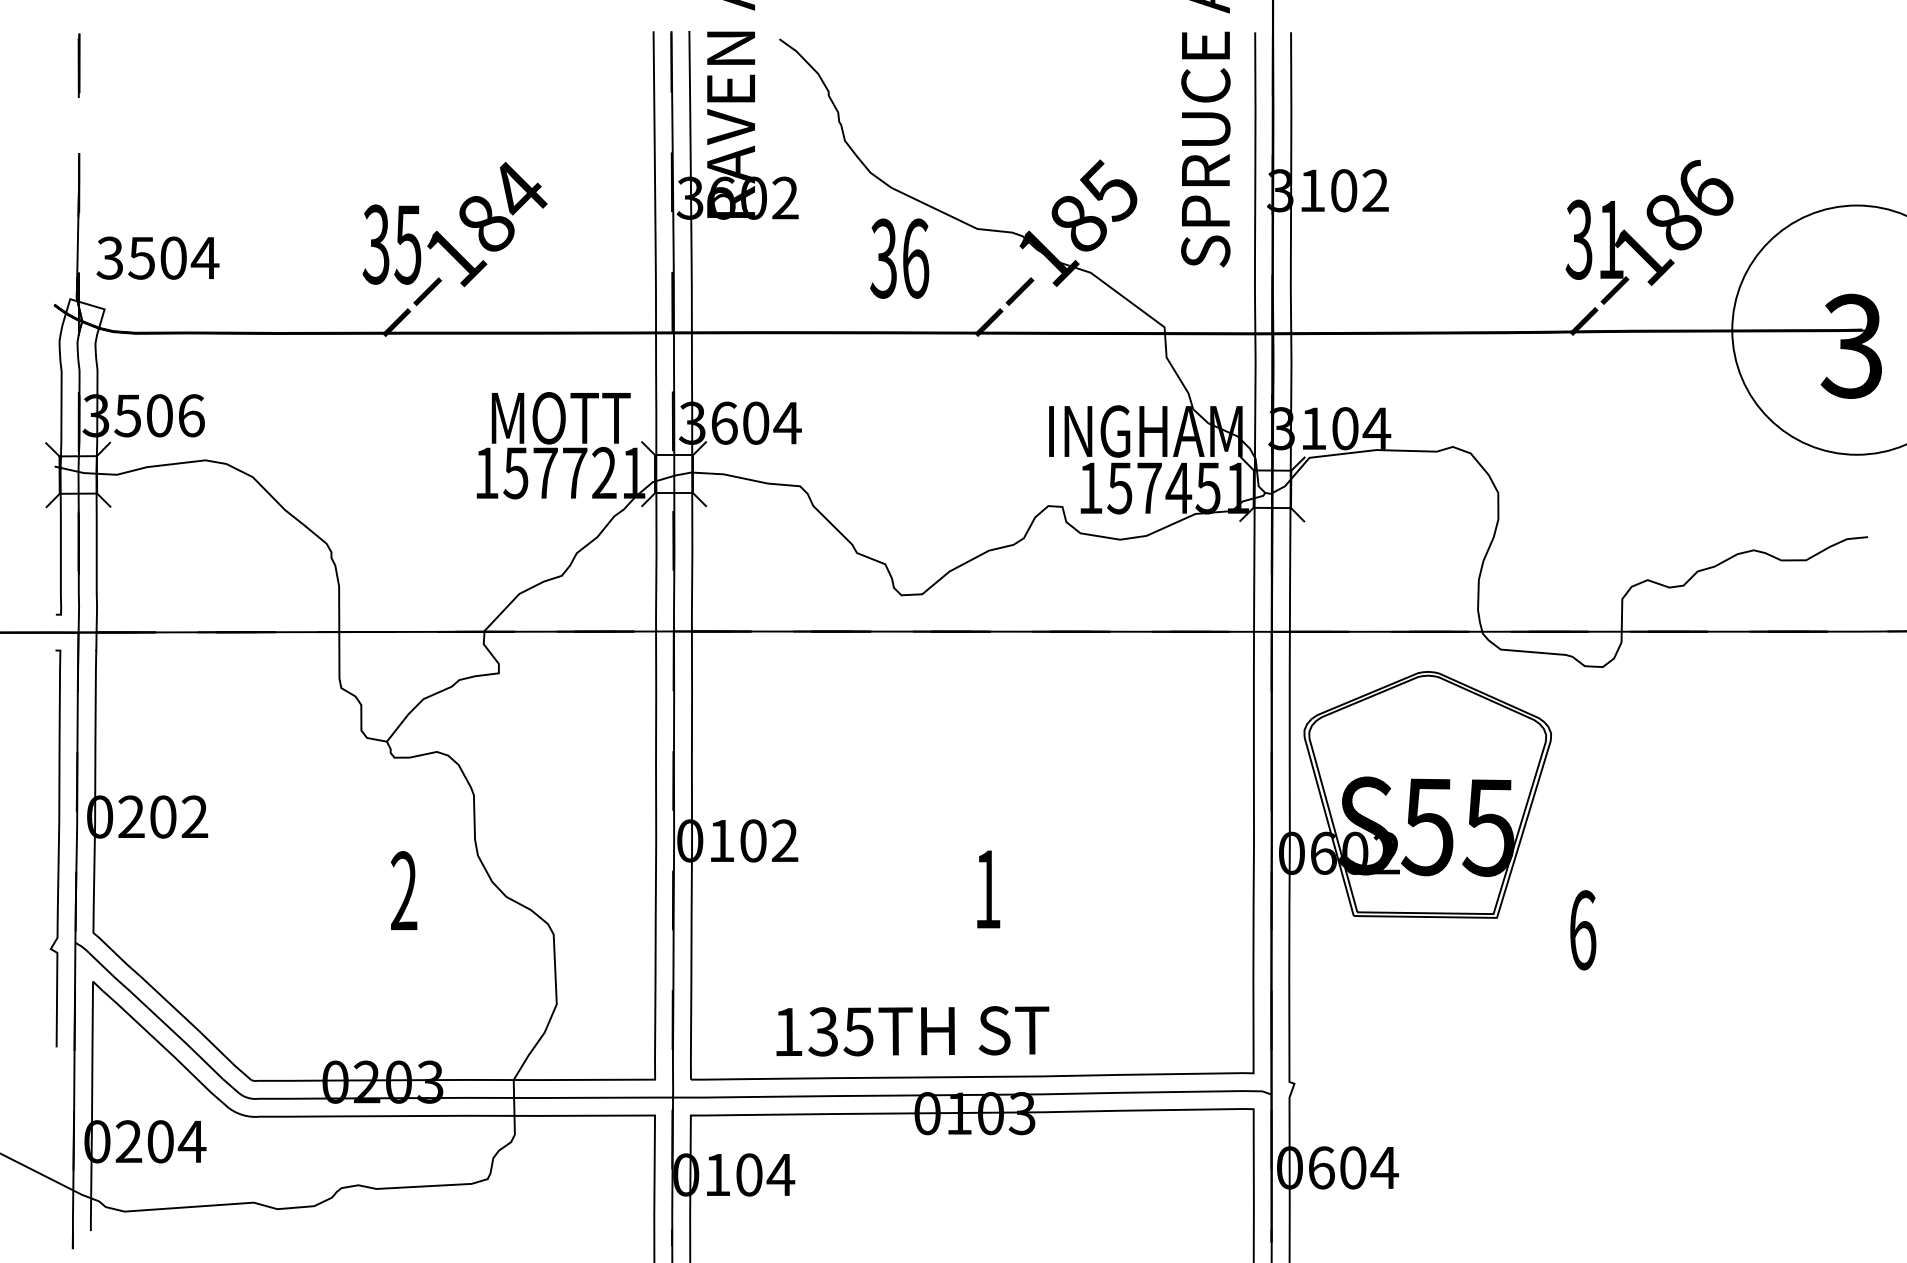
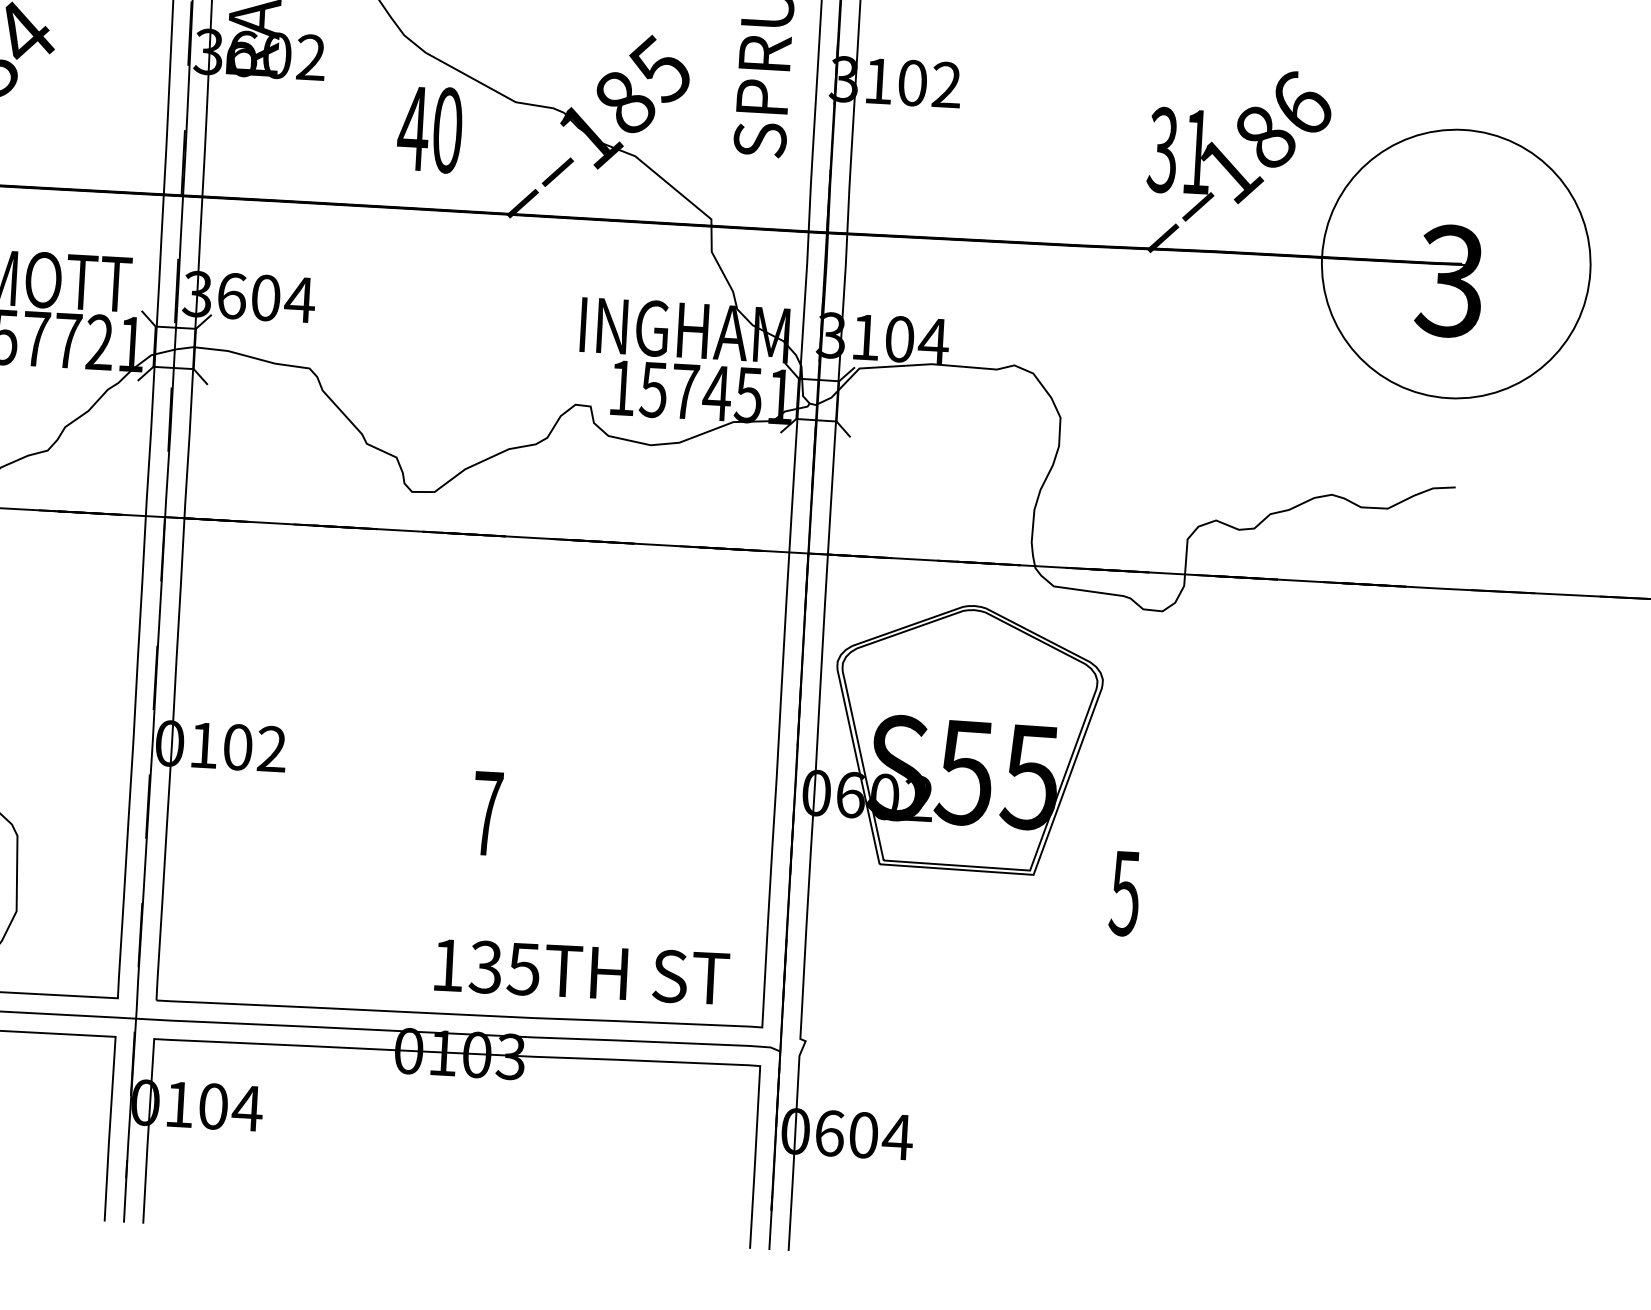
text: (899, 258) -> (430, 129), 36 -> 40
text: (988, 889) -> (488, 813), 1 -> 7
text: (1582, 930) -> (1124, 893), 6 -> 5
text: (912, 1031) -> (581, 972), moved

